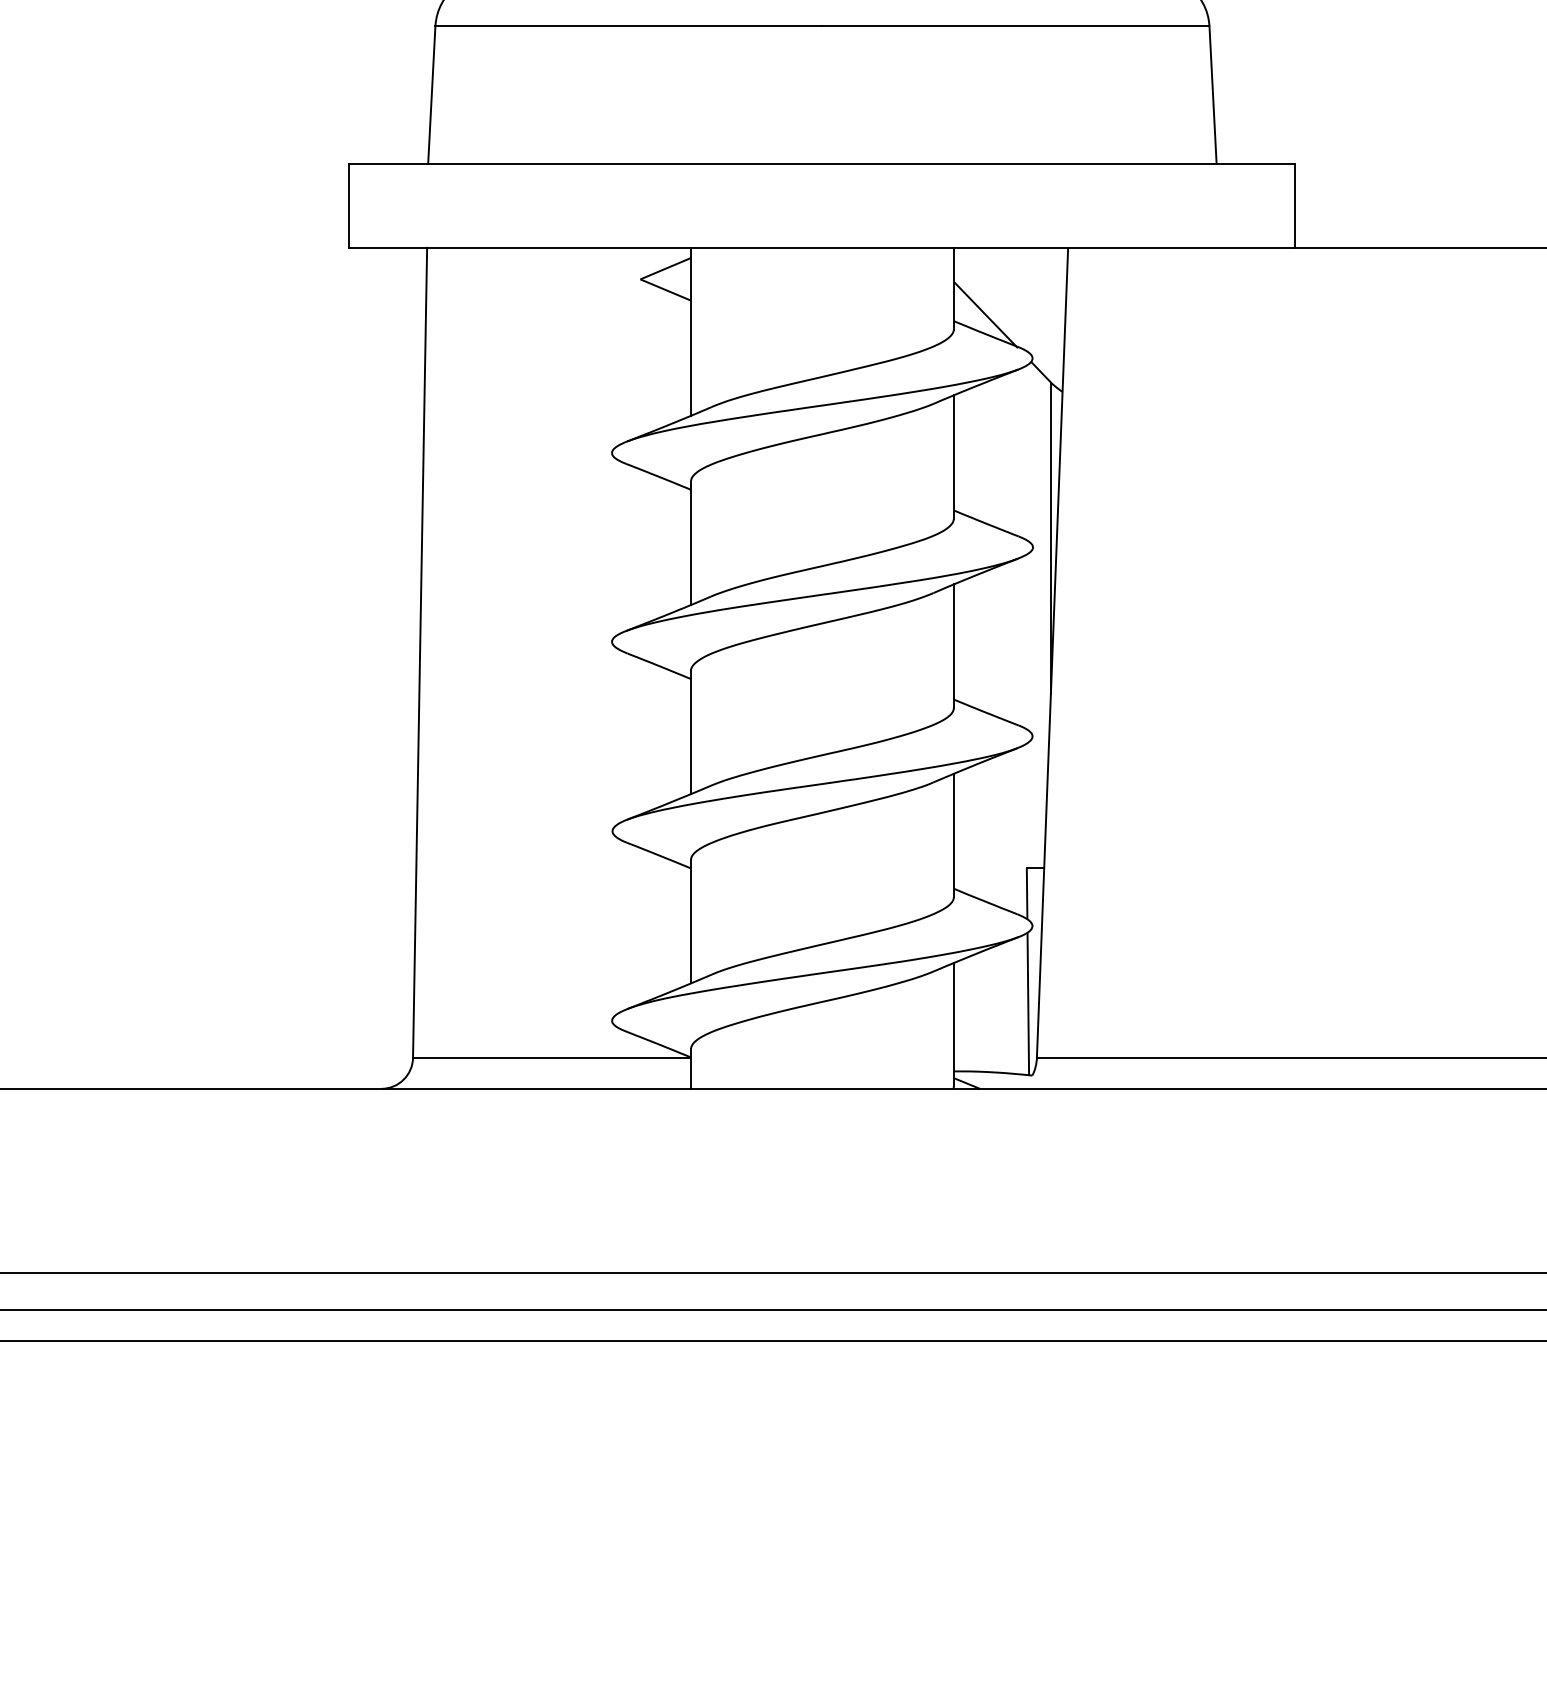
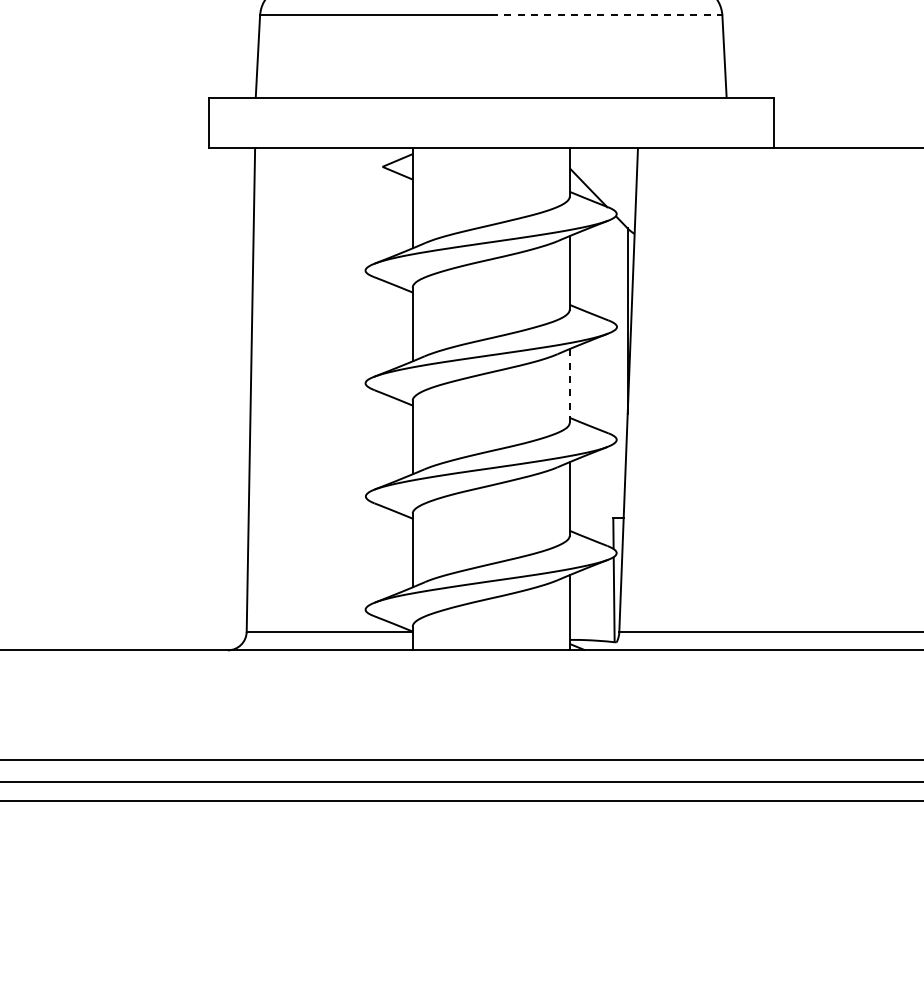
line: (1015, 25) -> (606, 15), solid -> dashed
line: (953, 645) -> (569, 385), solid -> dashed

